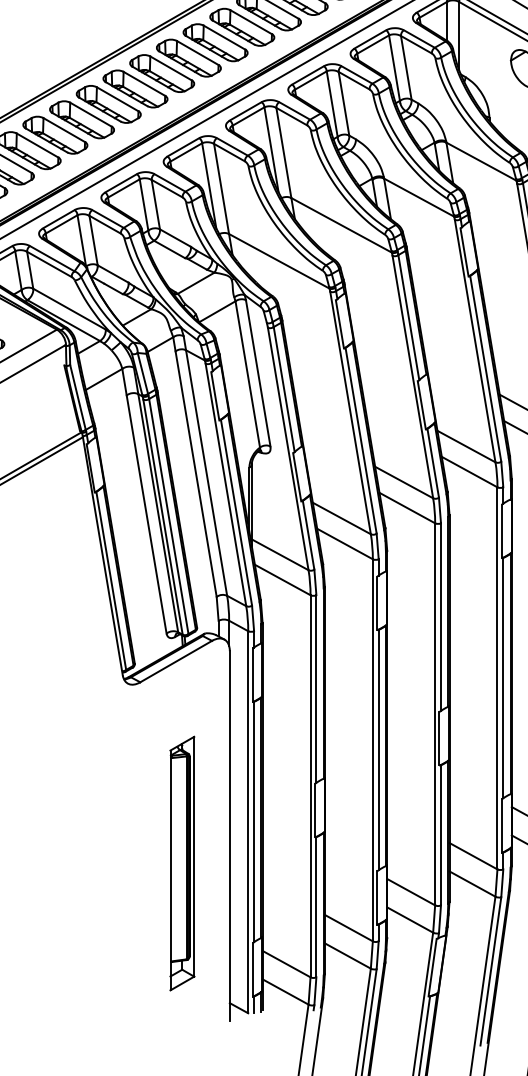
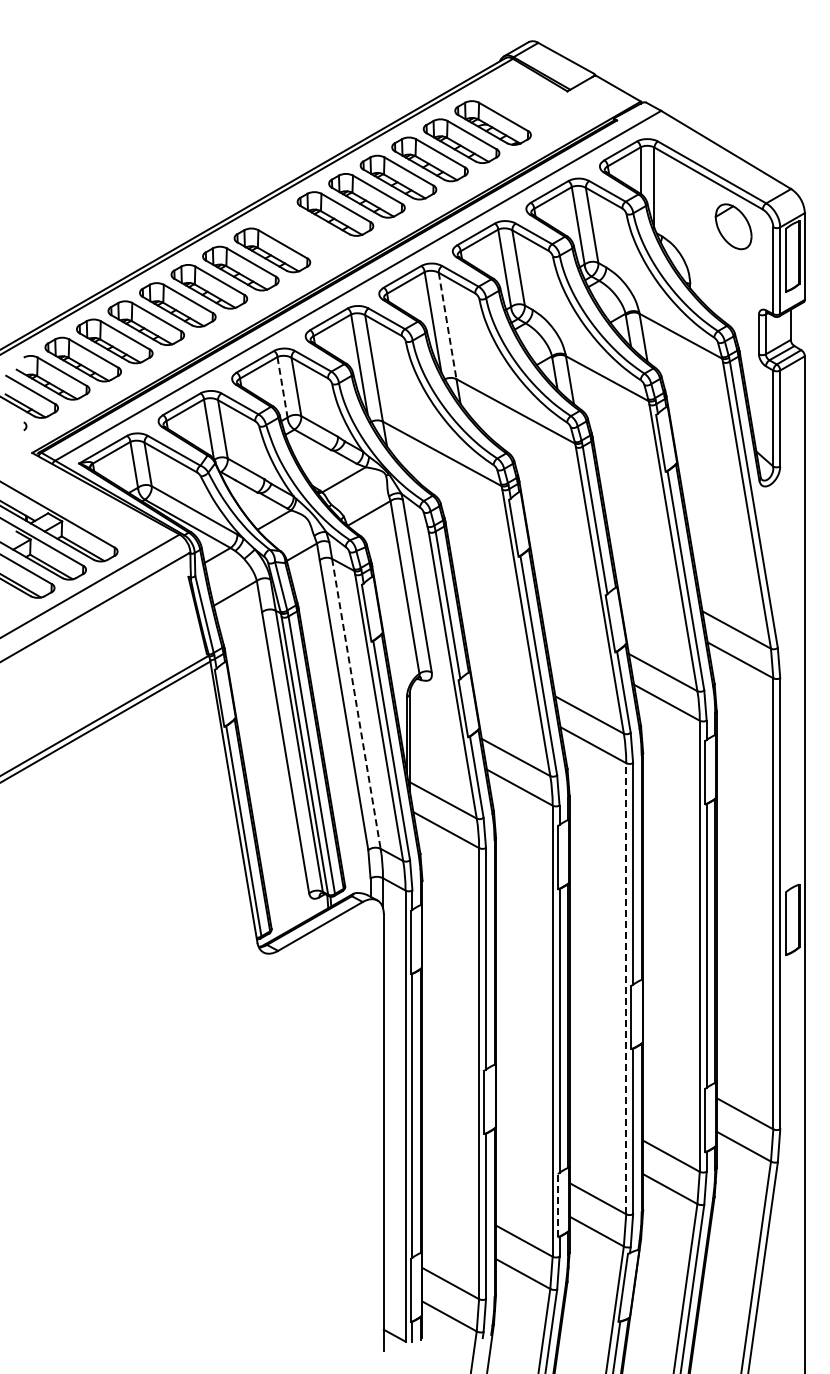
part: (161, 72) -> (303, 231), removed
line: (283, 152) -> (447, 325), solid -> dashed
line: (144, 205) -> (282, 387), solid -> dashed
line: (206, 472) -> (356, 703), solid -> dashed
line: (435, 714) -> (626, 988), solid -> dashed
part: (182, 863) -> (327, 1164), removed
line: (376, 897) -> (557, 1205), solid -> dashed

